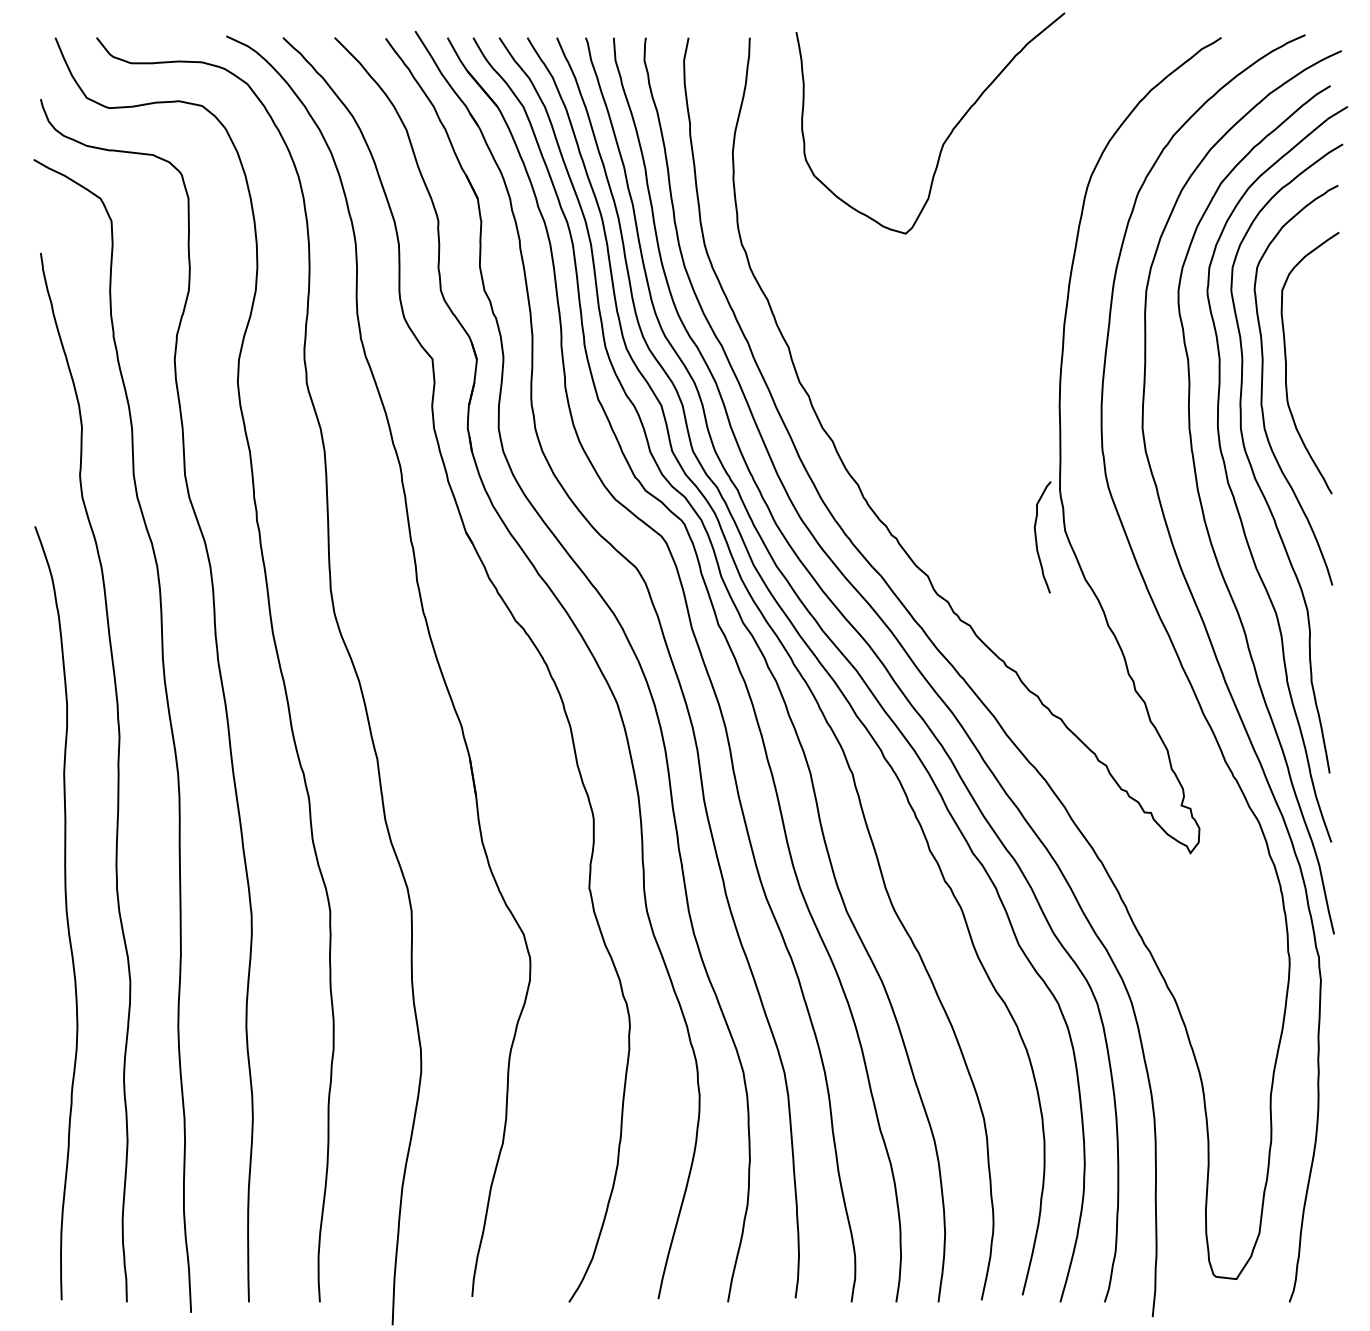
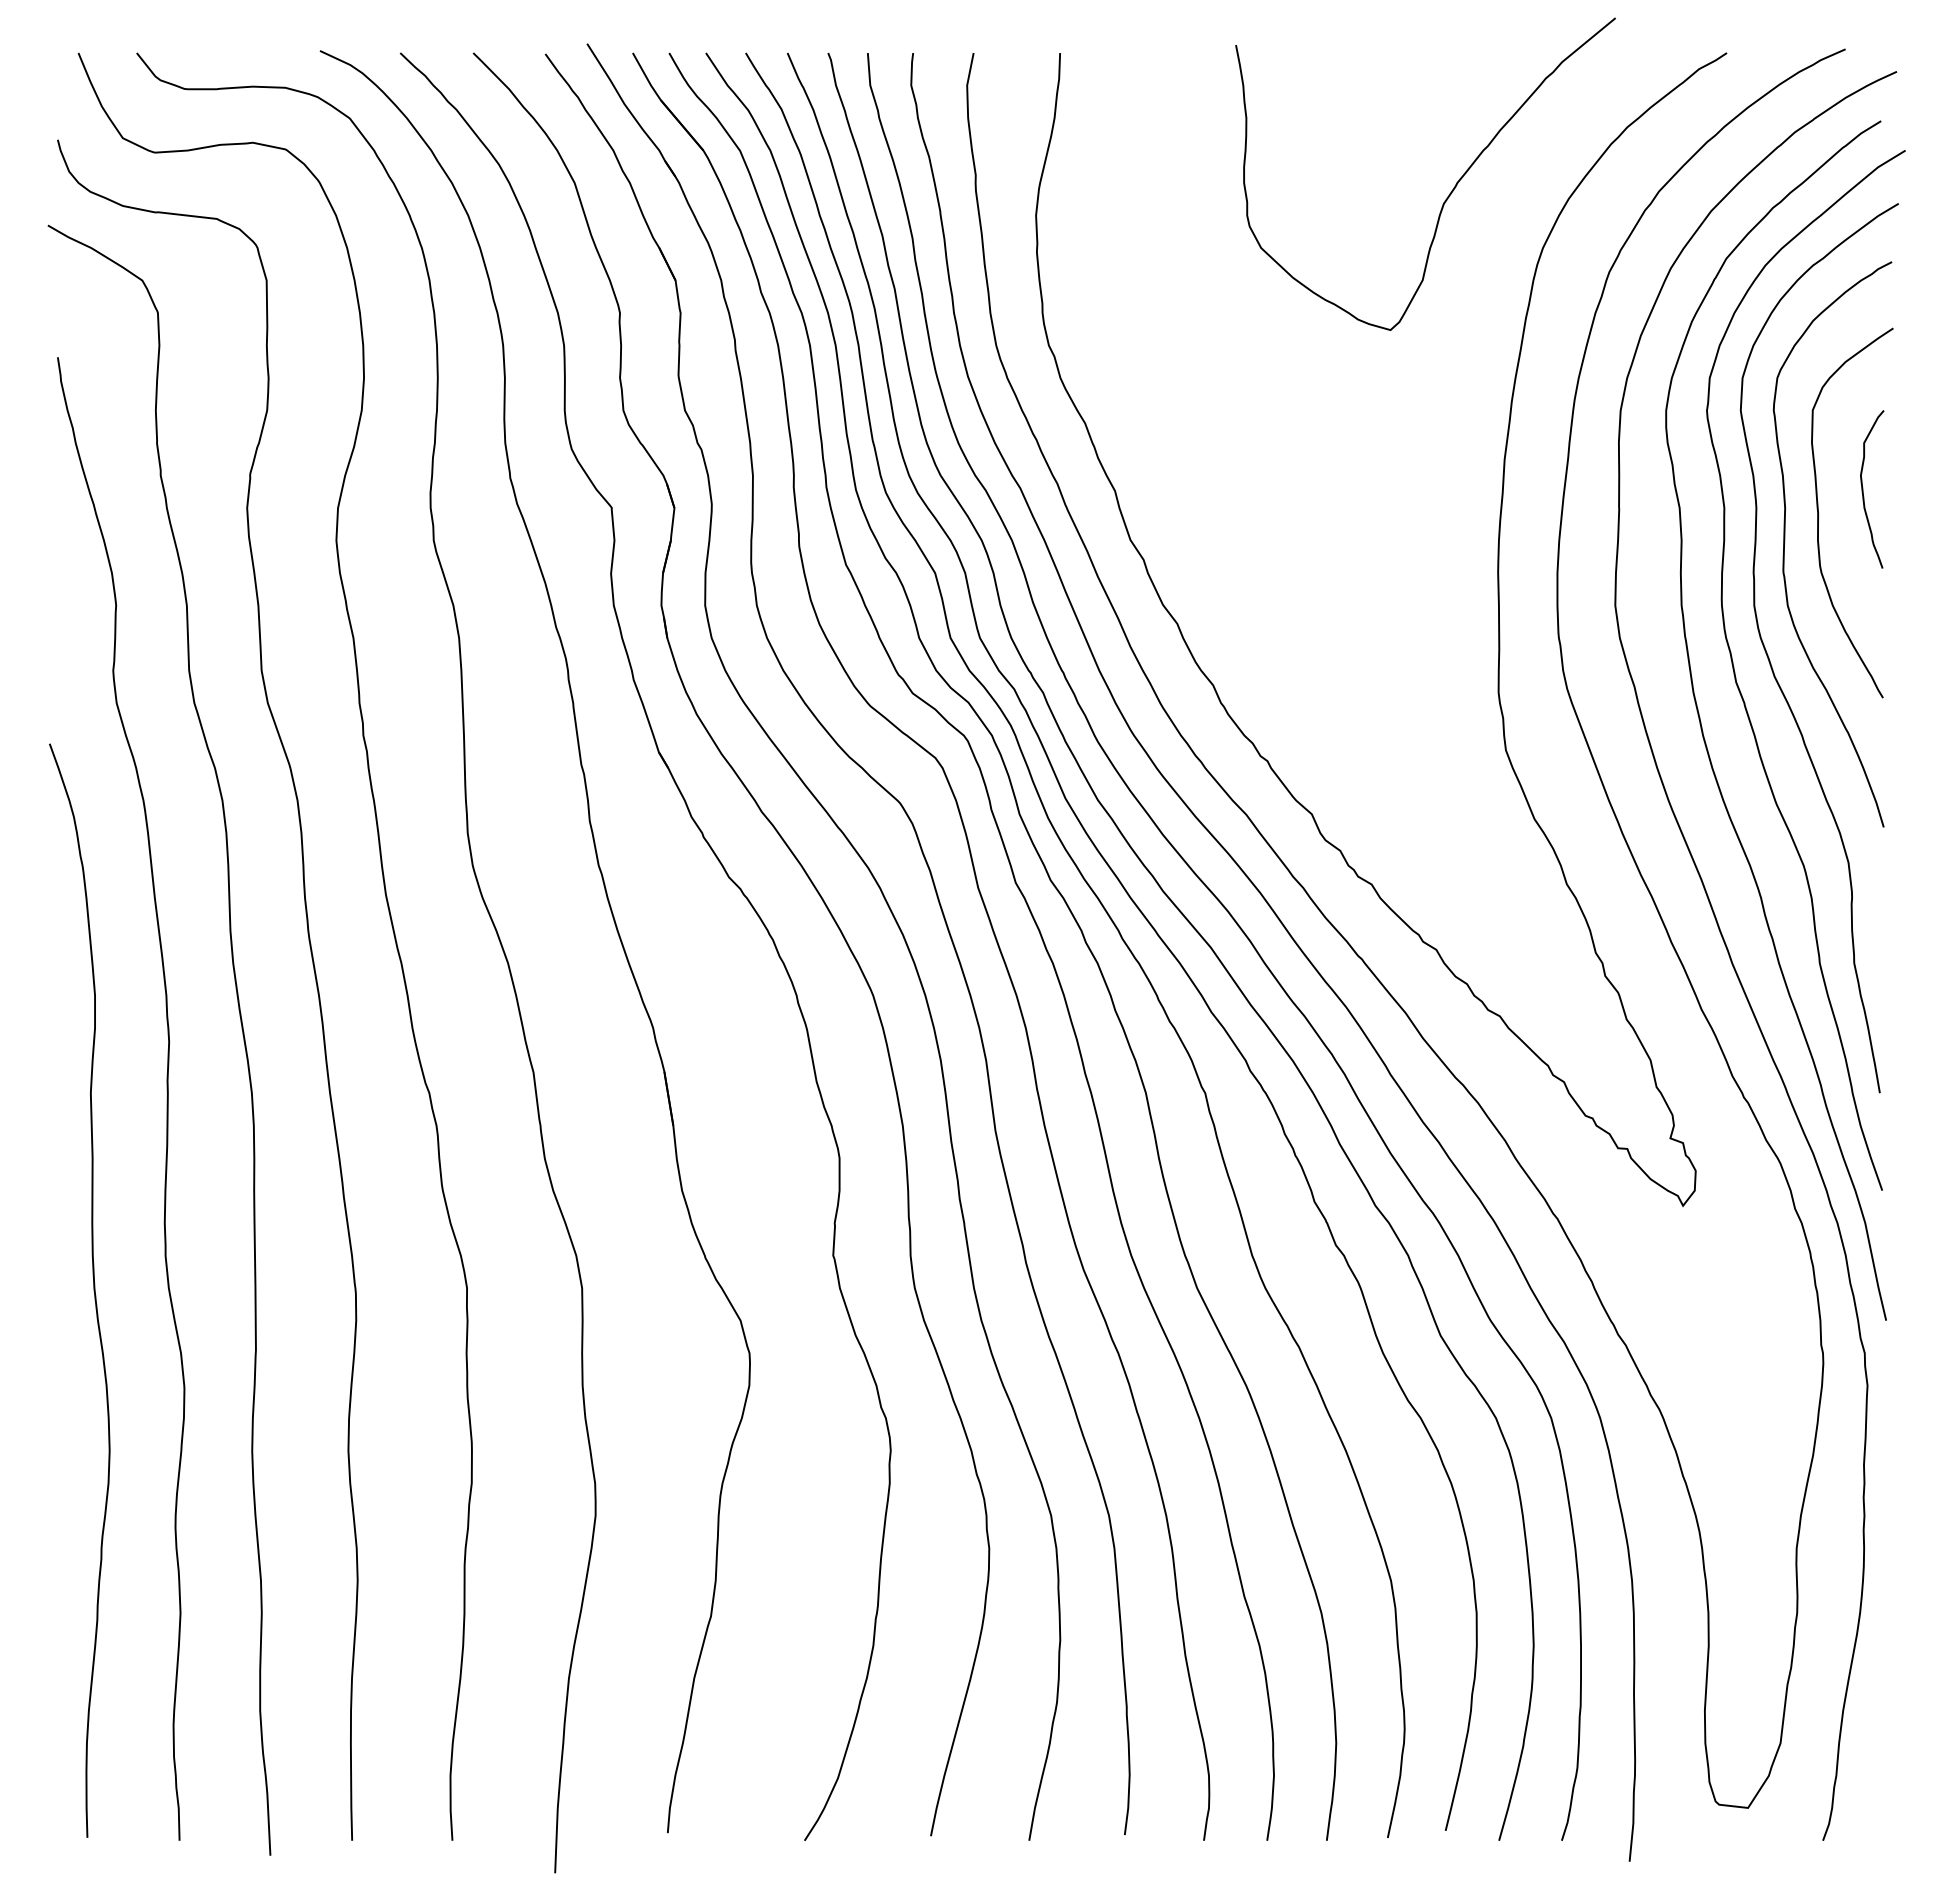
curve: (948, 134) -> (1451, 190), moved
curve: (1036, 537) -> (1863, 489), moved

